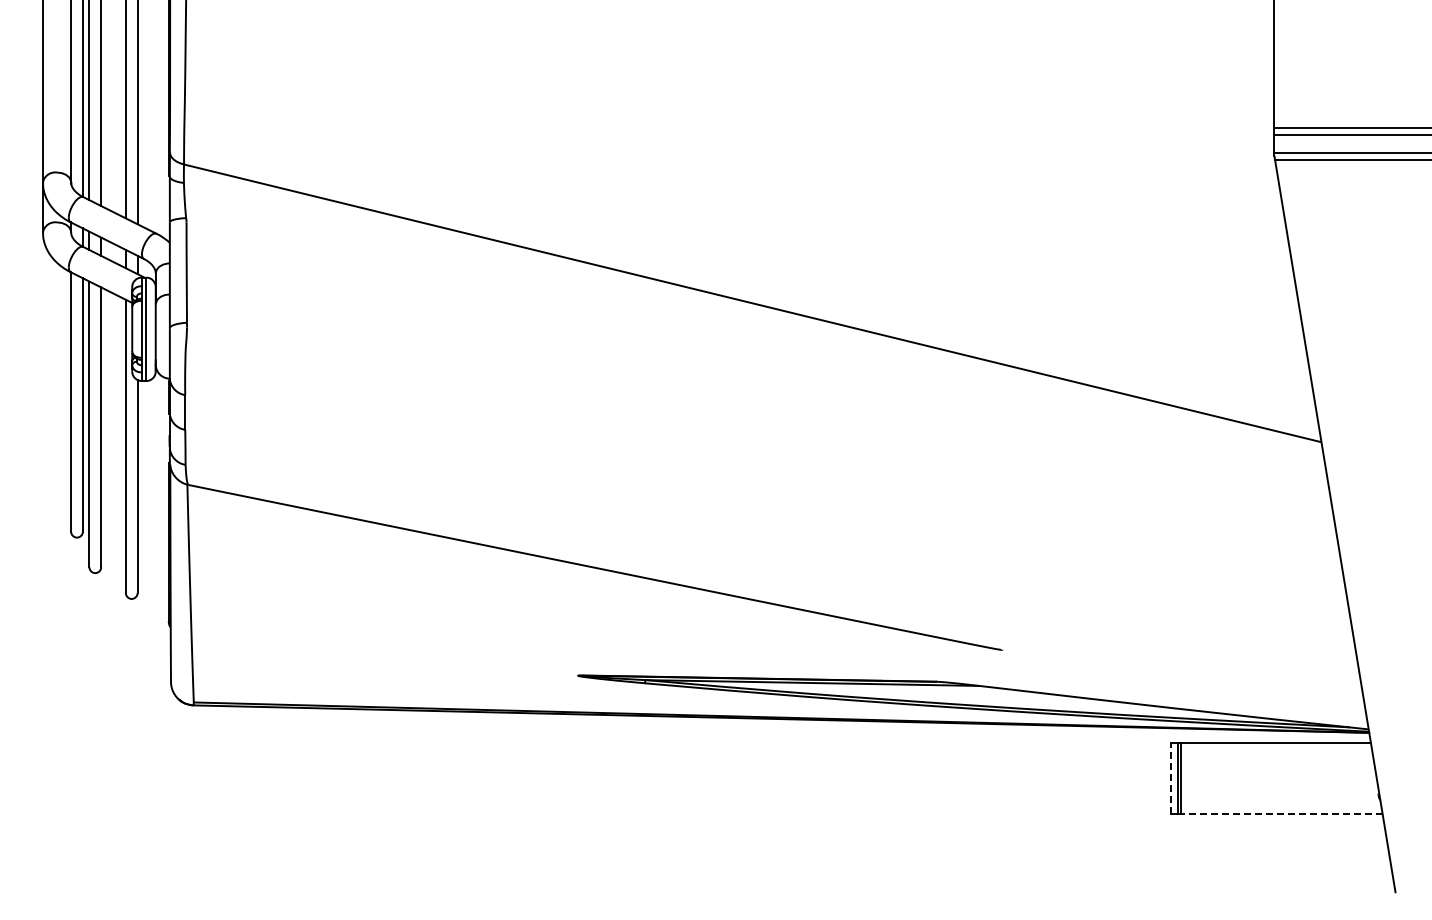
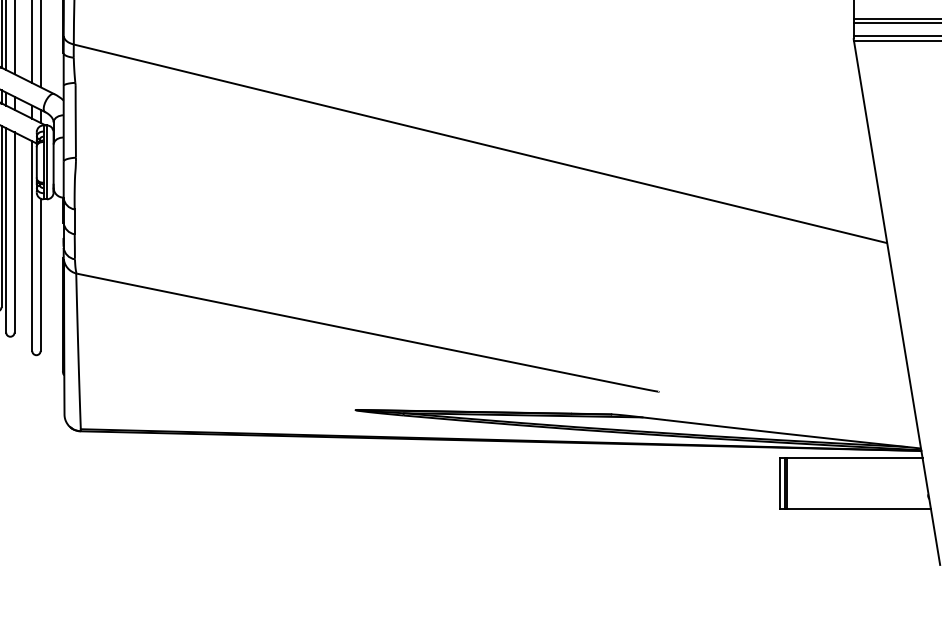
line: (1170, 778) -> (779, 483), dashed -> solid
line: (1281, 813) -> (858, 508), dashed -> solid

